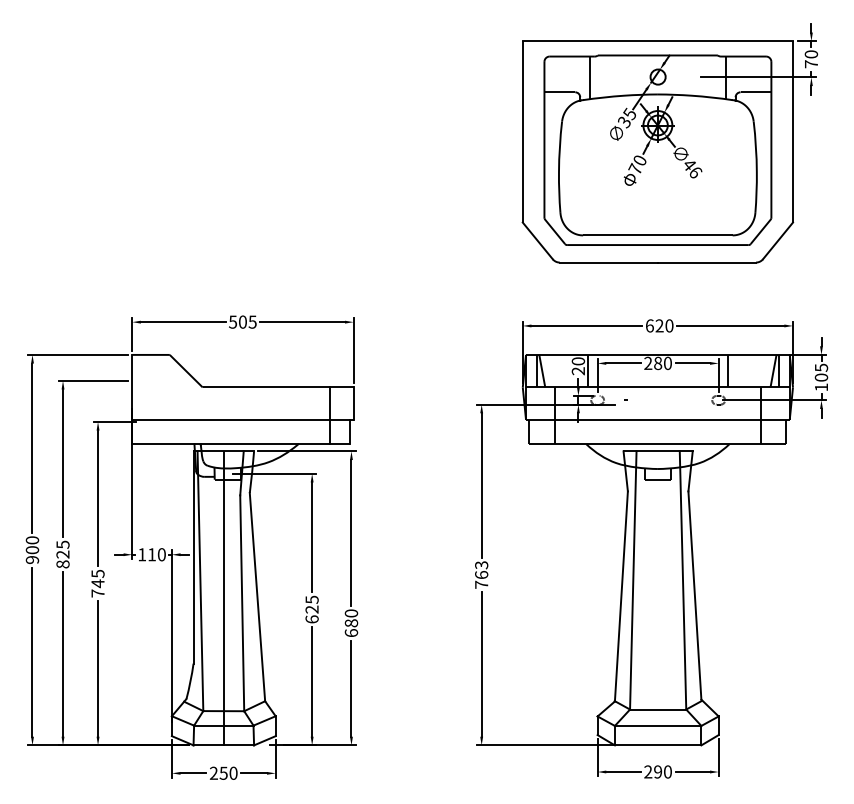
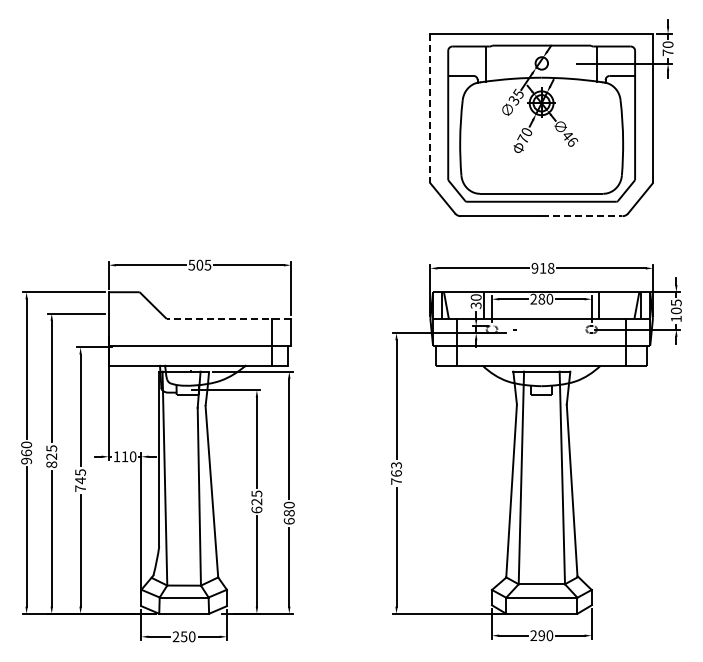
line: (522, 131) -> (430, 108), solid -> dashed
line: (707, 262) -> (582, 216), solid -> dashed
text: (658, 324) -> (542, 267), 620 -> 918
text: (578, 371) -> (476, 305), 20 -> 30
line: (277, 388) -> (228, 319), solid -> dashed
text: (32, 549) -> (26, 452), 900 -> 960
line: (224, 598) -> (184, 492), removed

